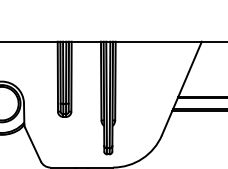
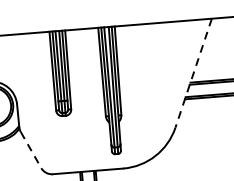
line: (181, 88) -> (193, 73), solid -> dashed
line: (33, 145) -> (31, 150), solid -> dashed

